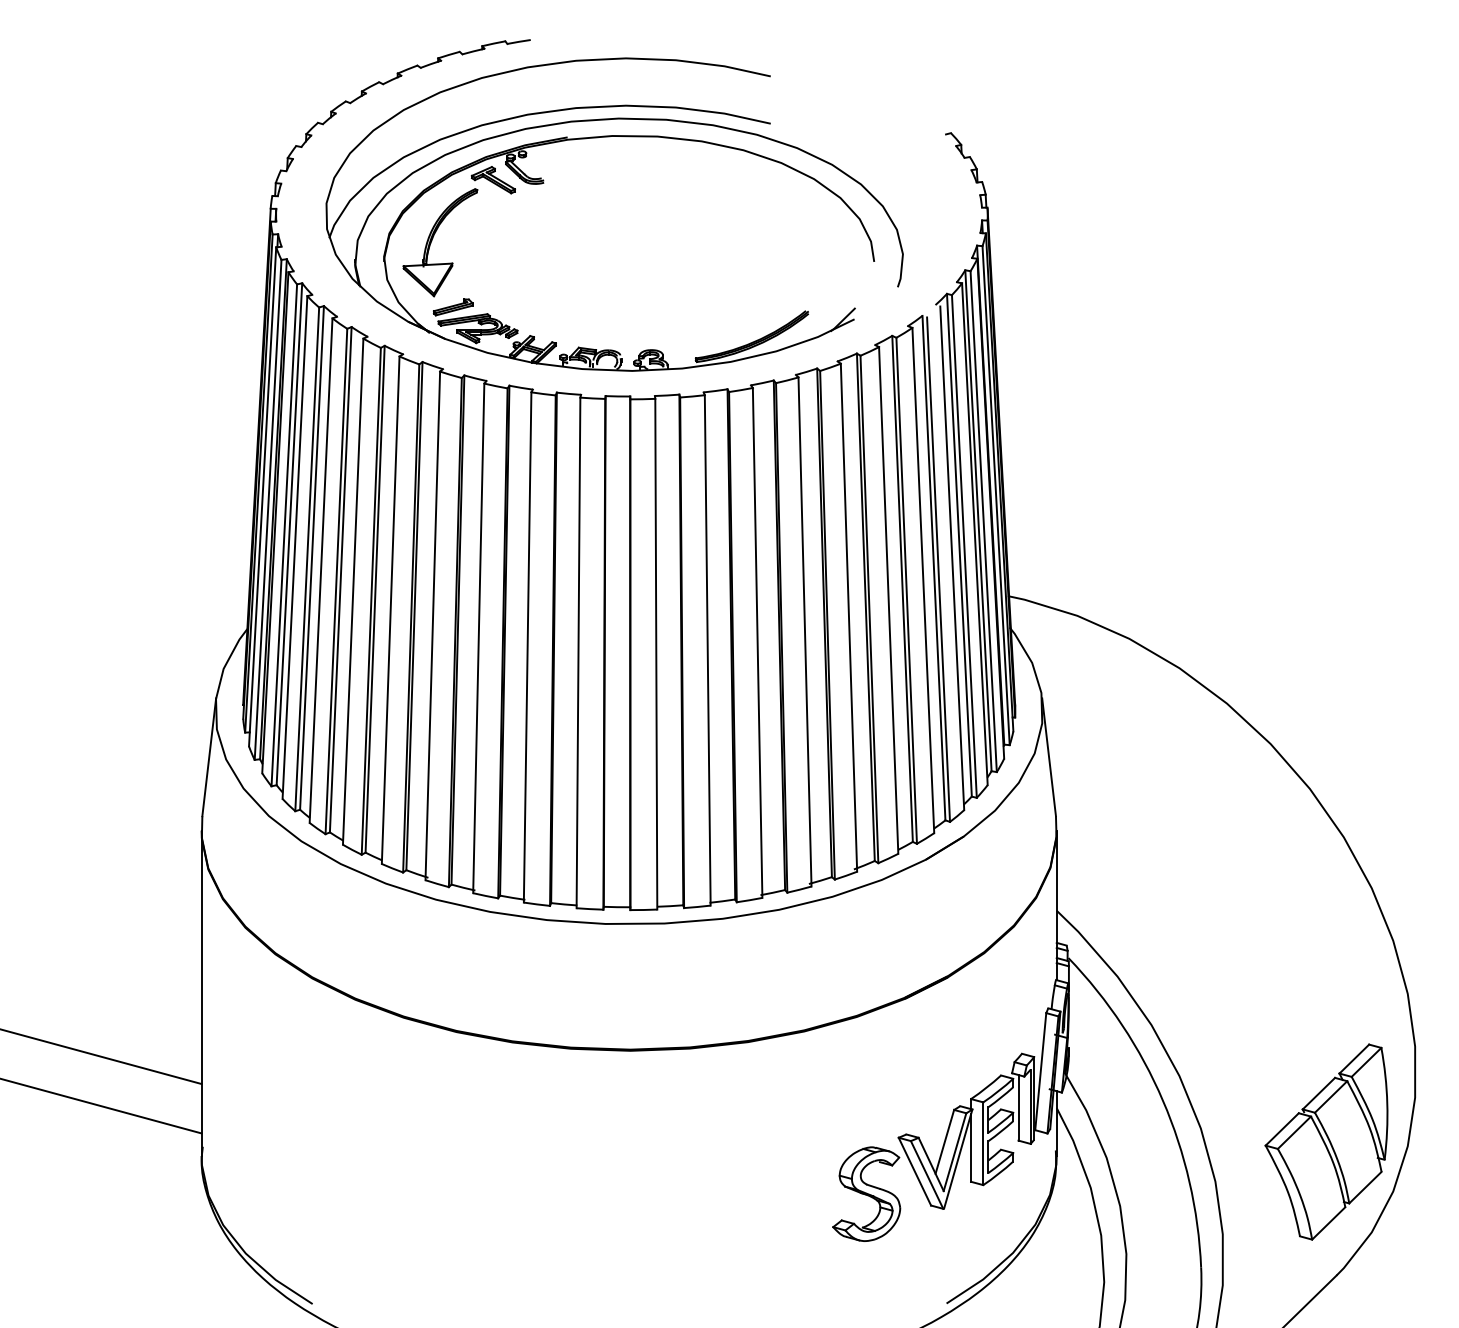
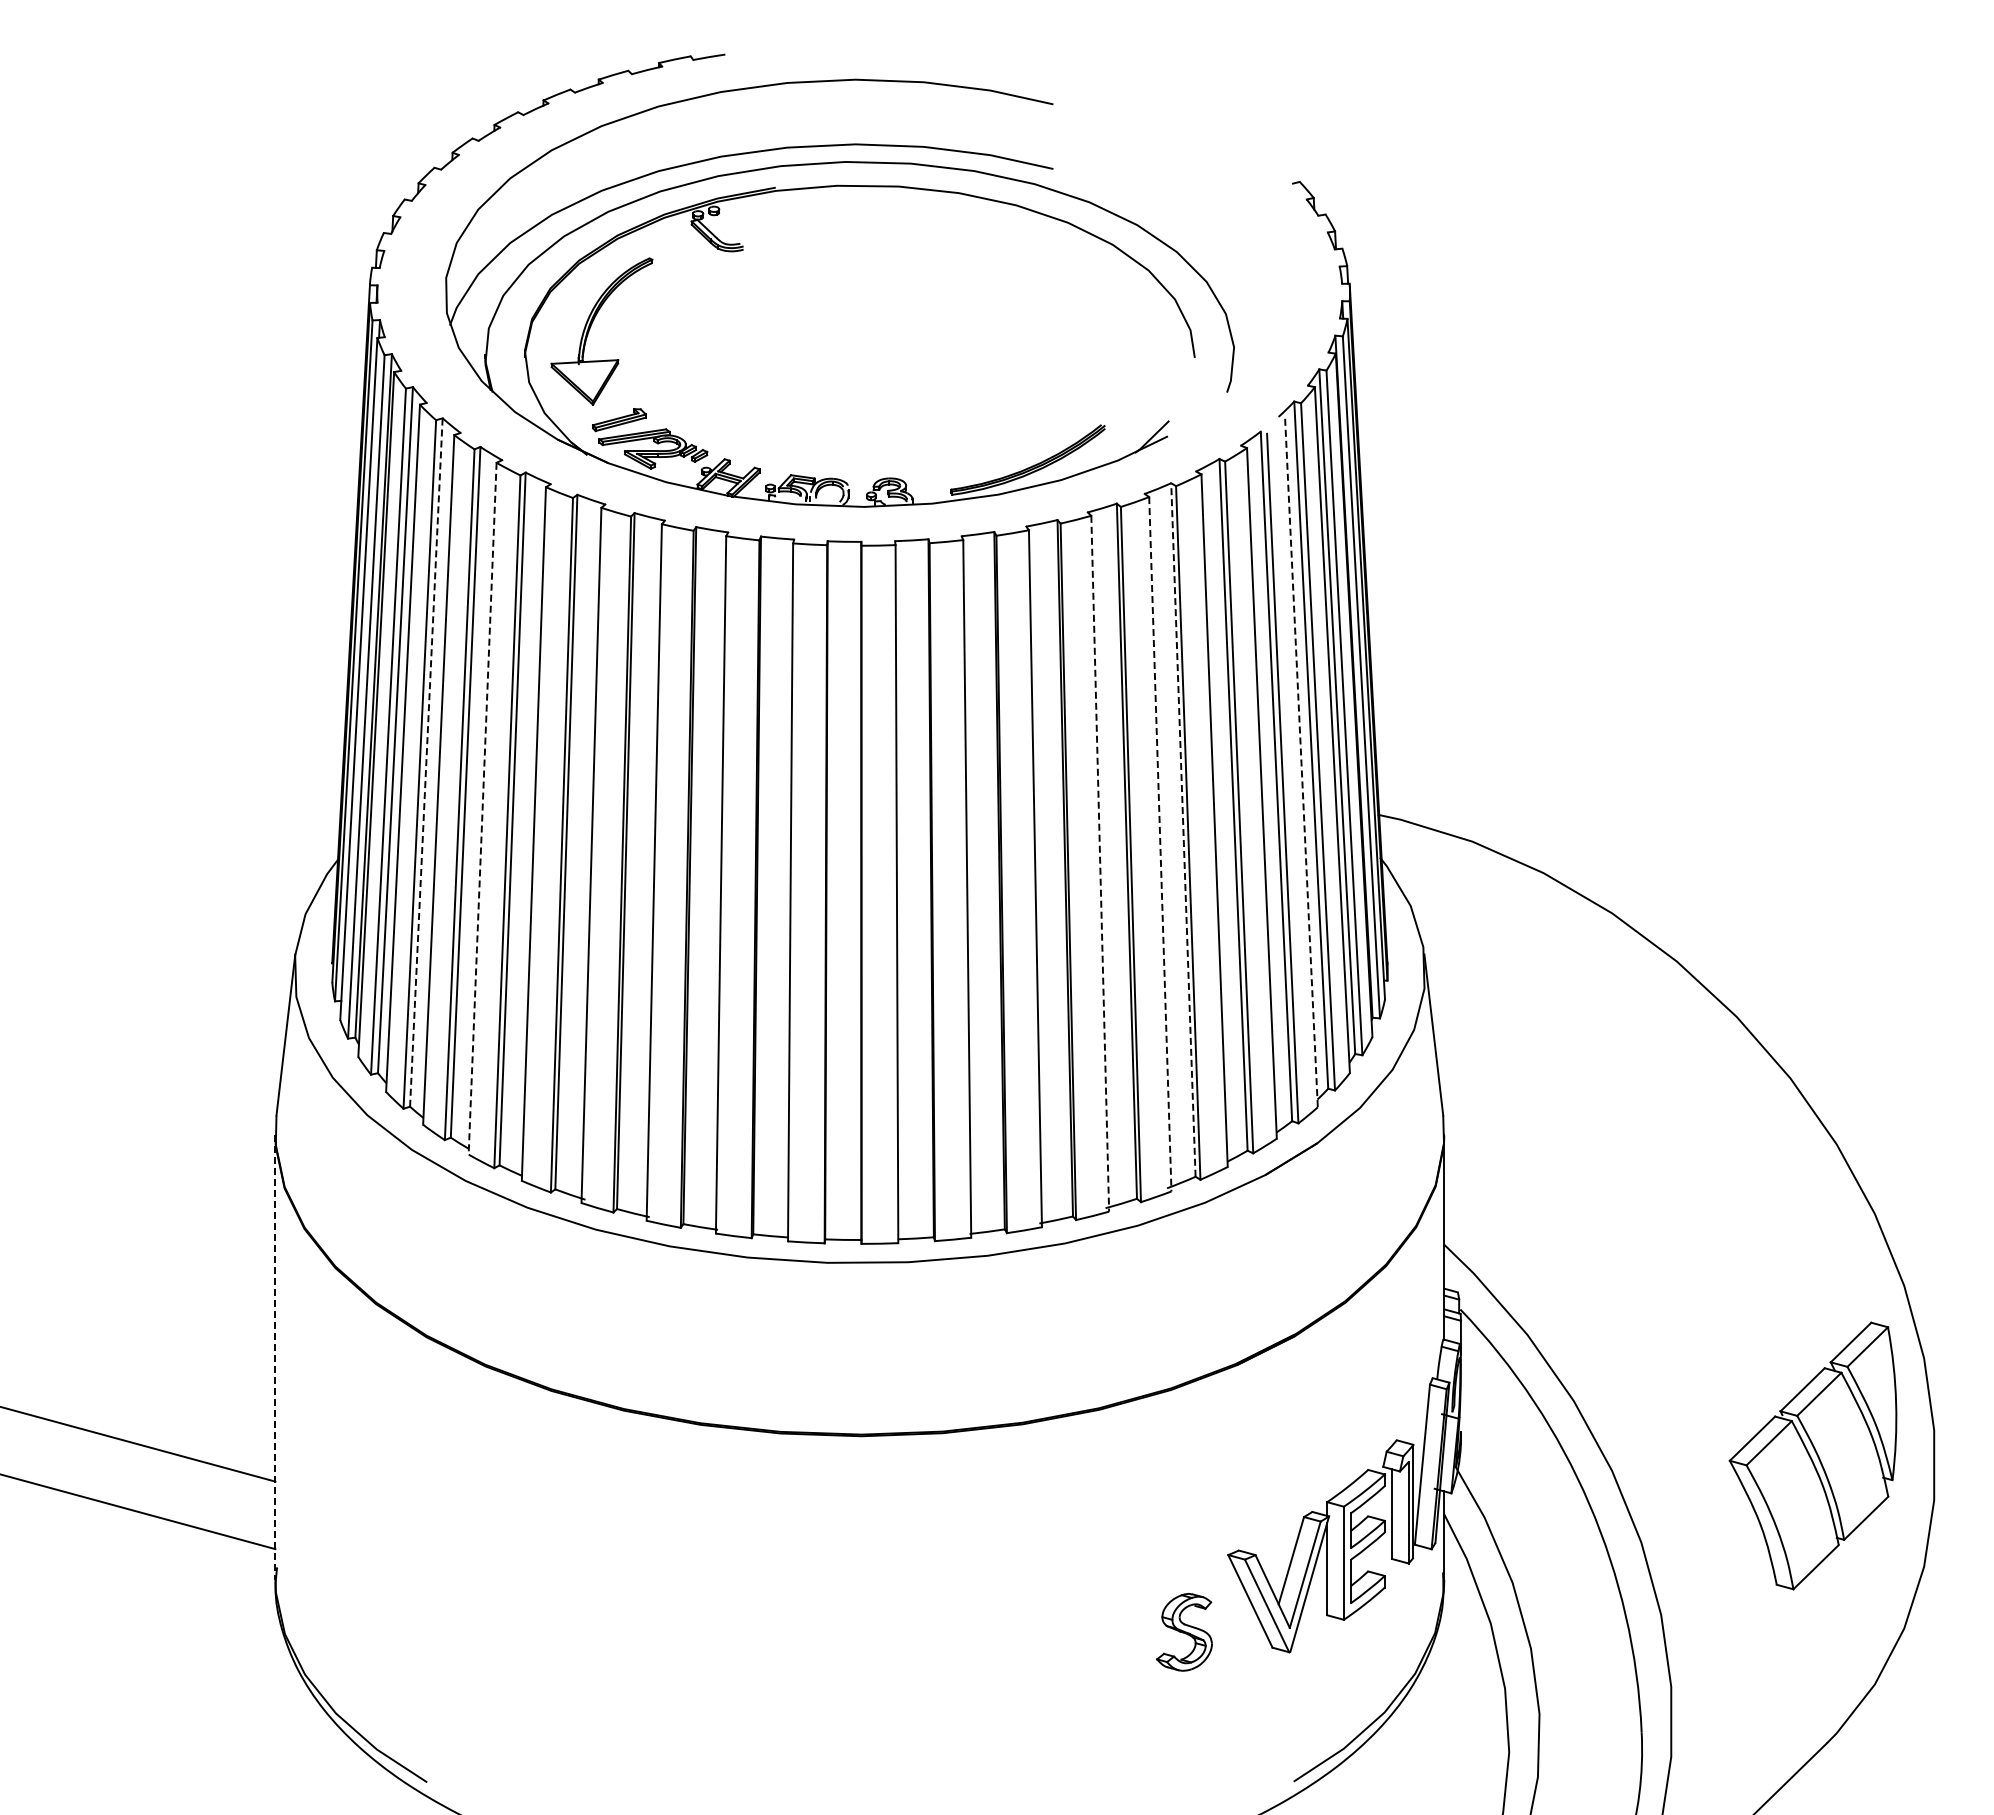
part: (492, 180) -> (673, 246), removed
line: (312, 557) -> (426, 762), solid -> dashed
line: (952, 558) -> (1301, 763), solid -> dashed
line: (353, 592) -> (482, 809), solid -> dashed
line: (865, 607) -> (1183, 830), solid -> dashed
line: (849, 617) -> (1160, 844), solid -> dashed
line: (805, 632) -> (1100, 864), solid -> dashed
line: (201, 993) -> (275, 1358), solid -> dashed
part: (1326, 1141) -> (1812, 1455), moved
part: (866, 1194) -> (1184, 1632), size x0.6

